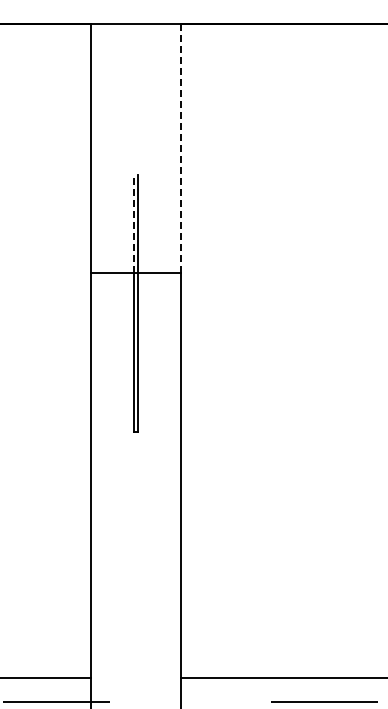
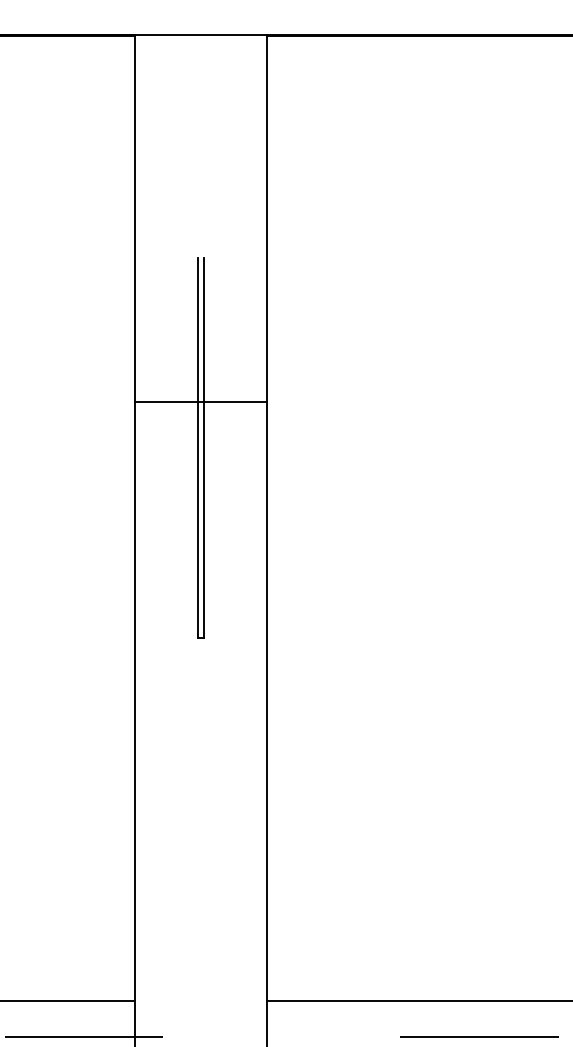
line: (180, 149) -> (266, 220), dashed -> solid
line: (133, 223) -> (197, 329), dashed -> solid

